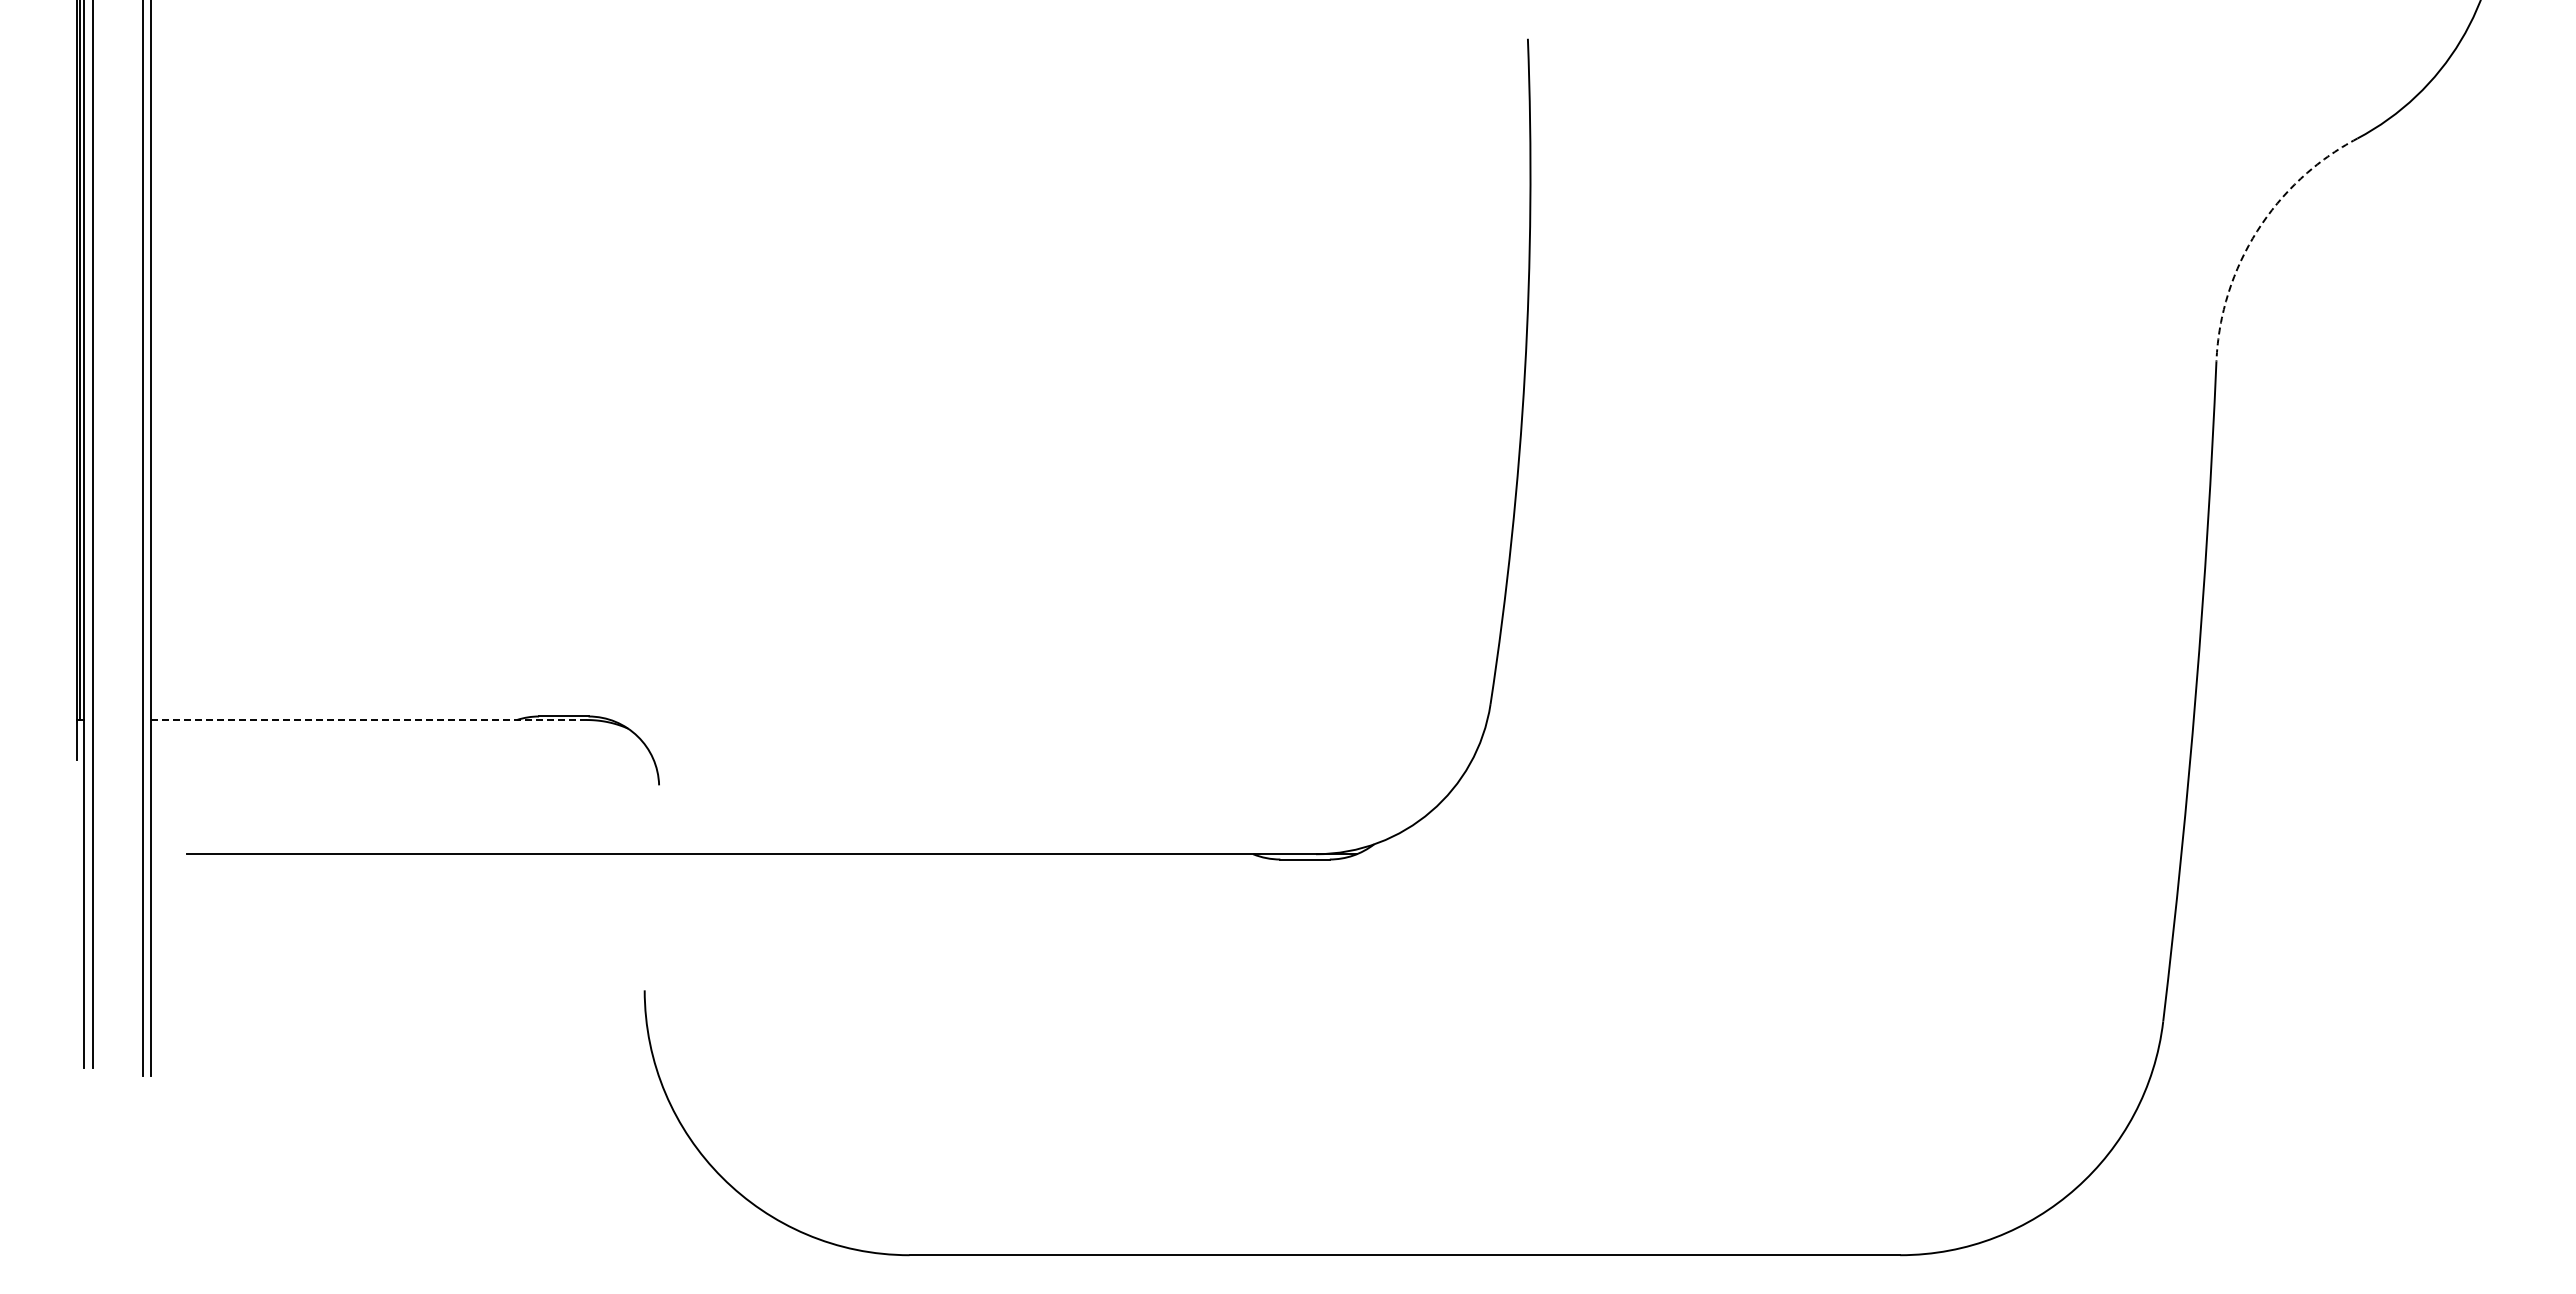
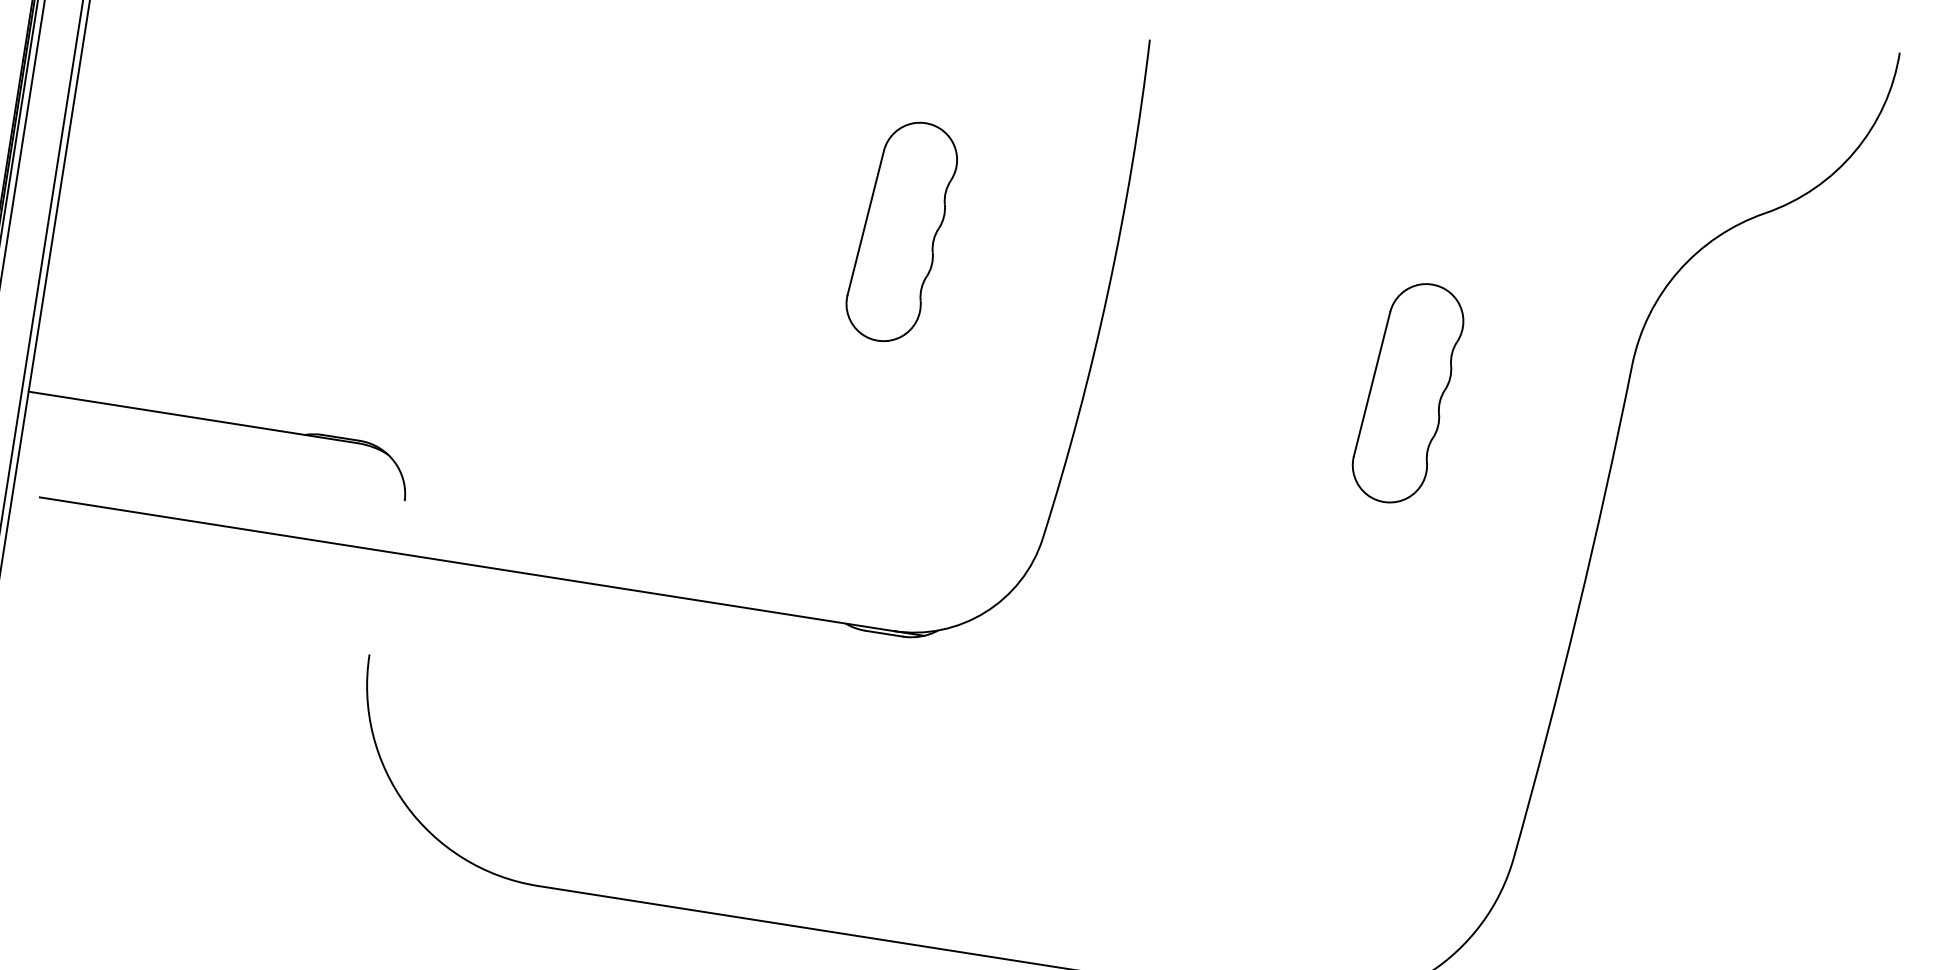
arc: (2257, 231) -> (1678, 271), dashed -> solid
part: (1246, 337) -> (901, 232), added
part: (1932, 443) -> (1407, 393), added
line: (369, 720) -> (193, 417), dashed -> solid

